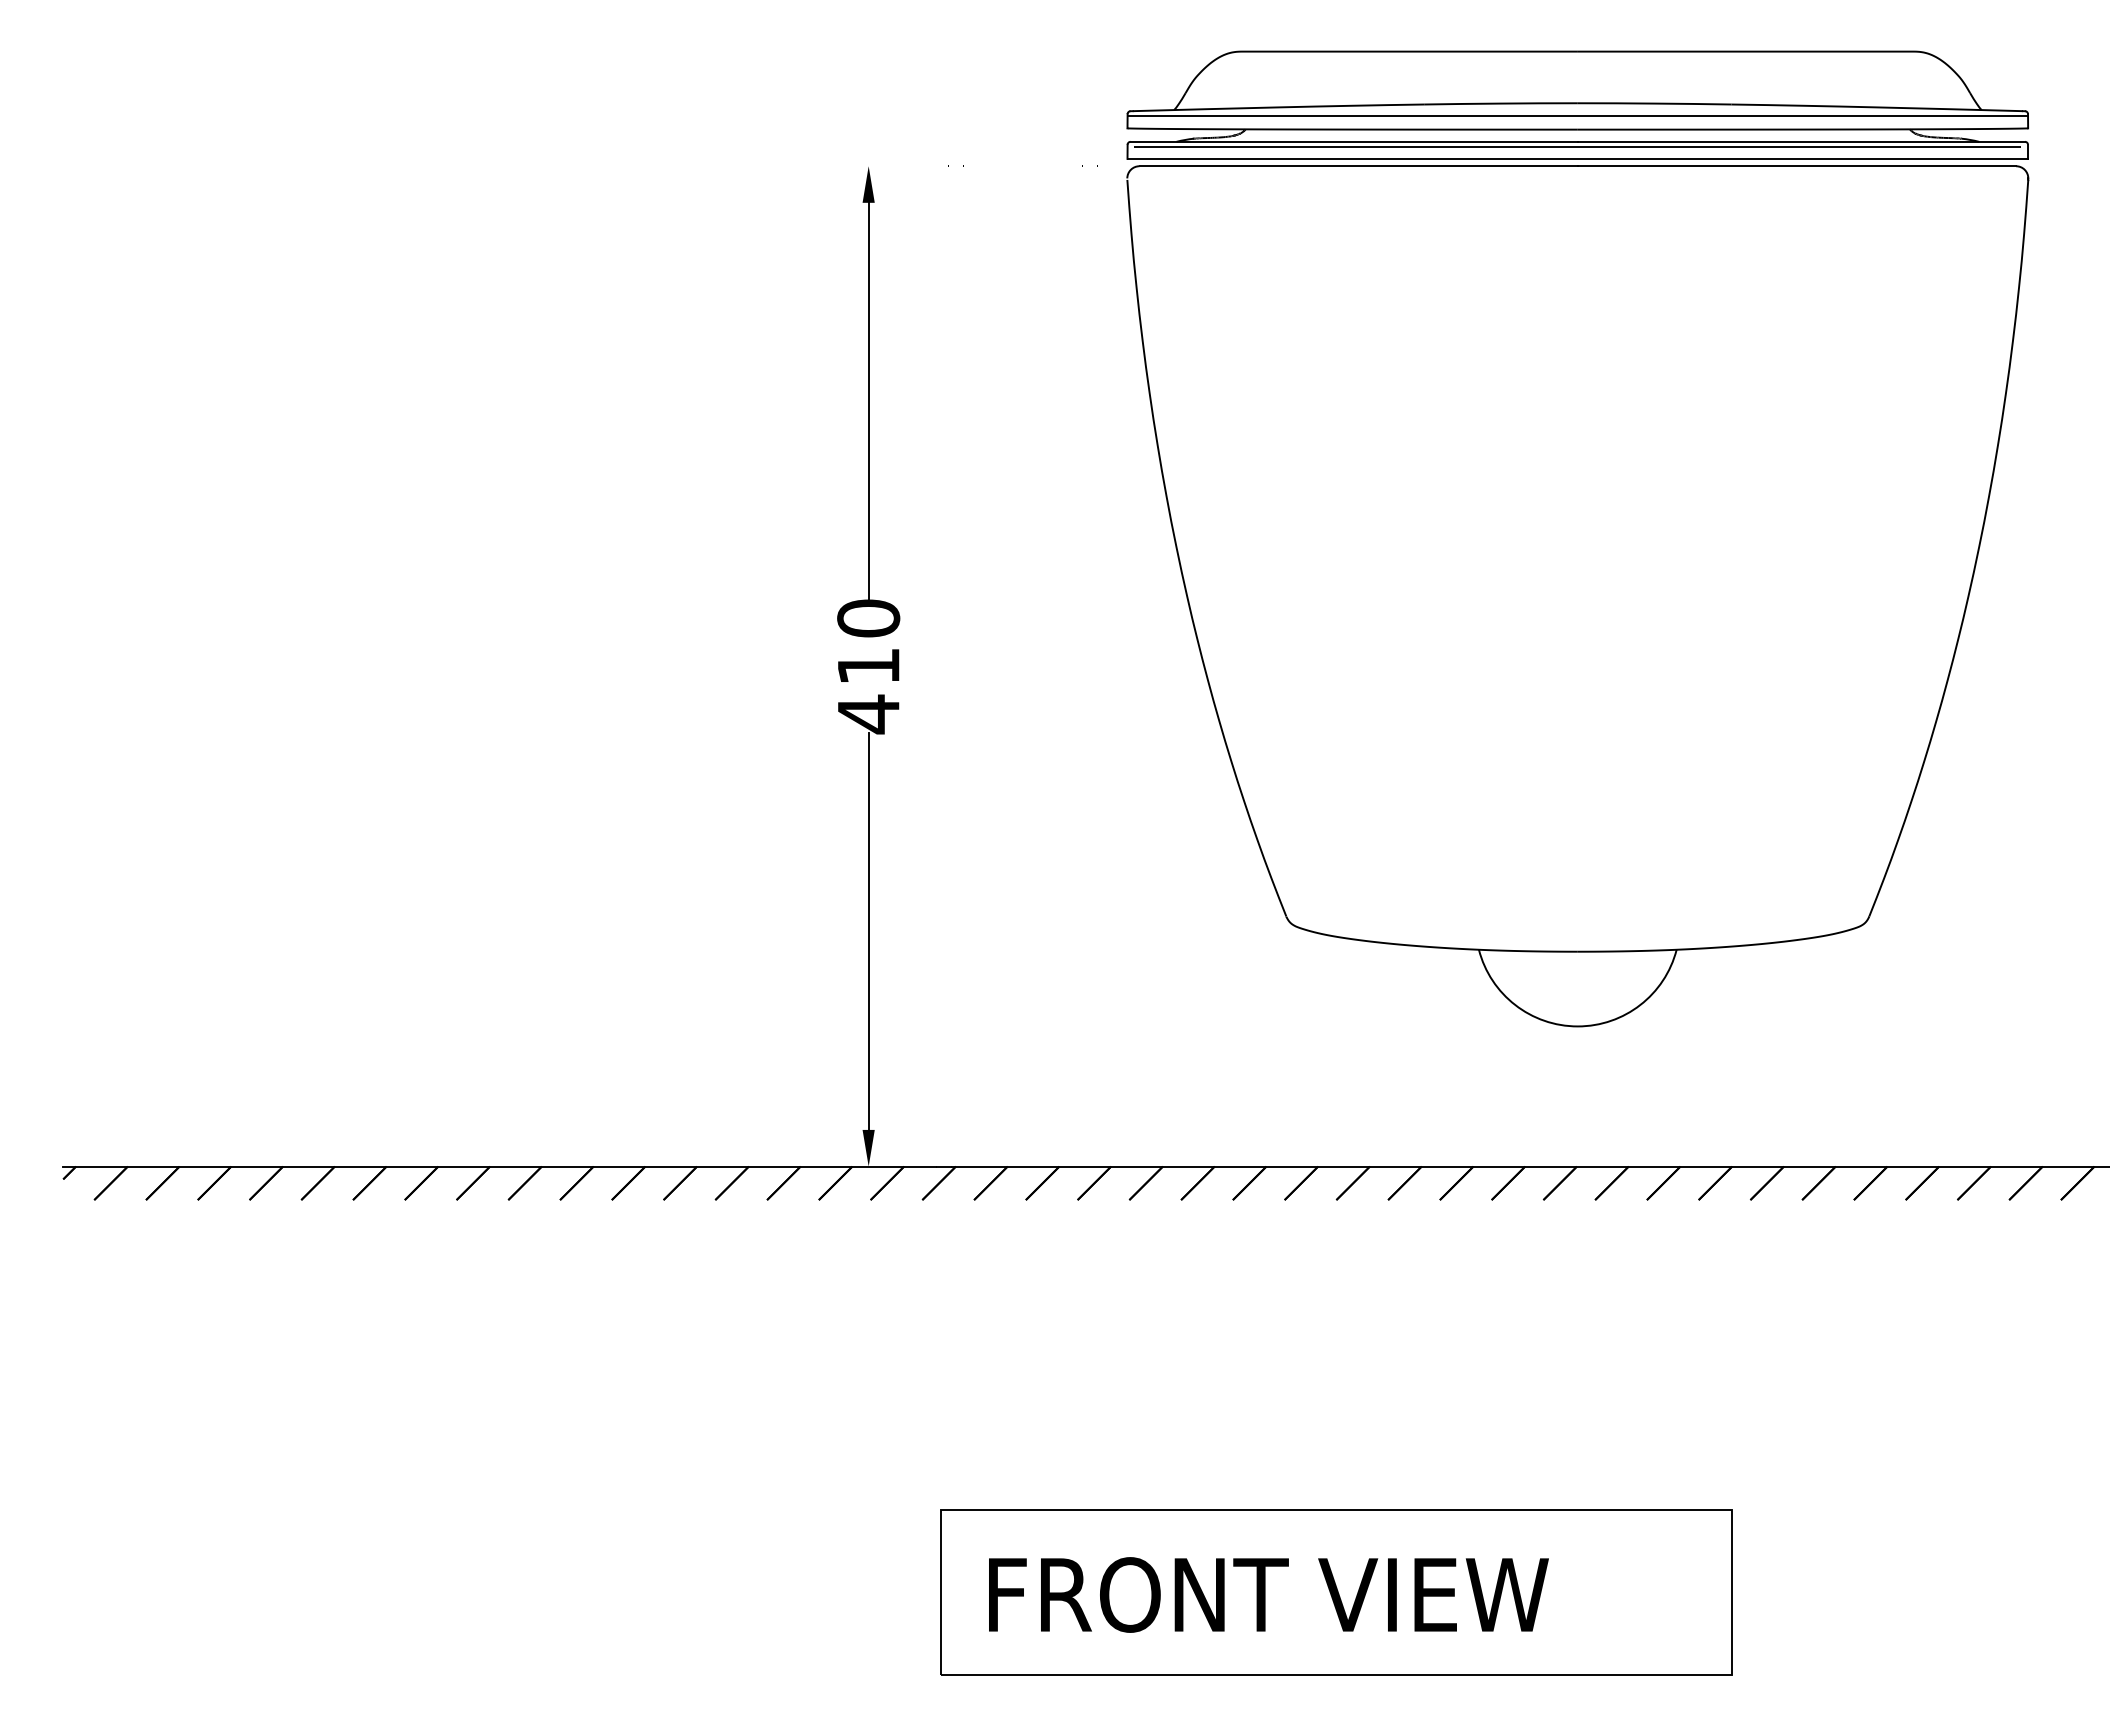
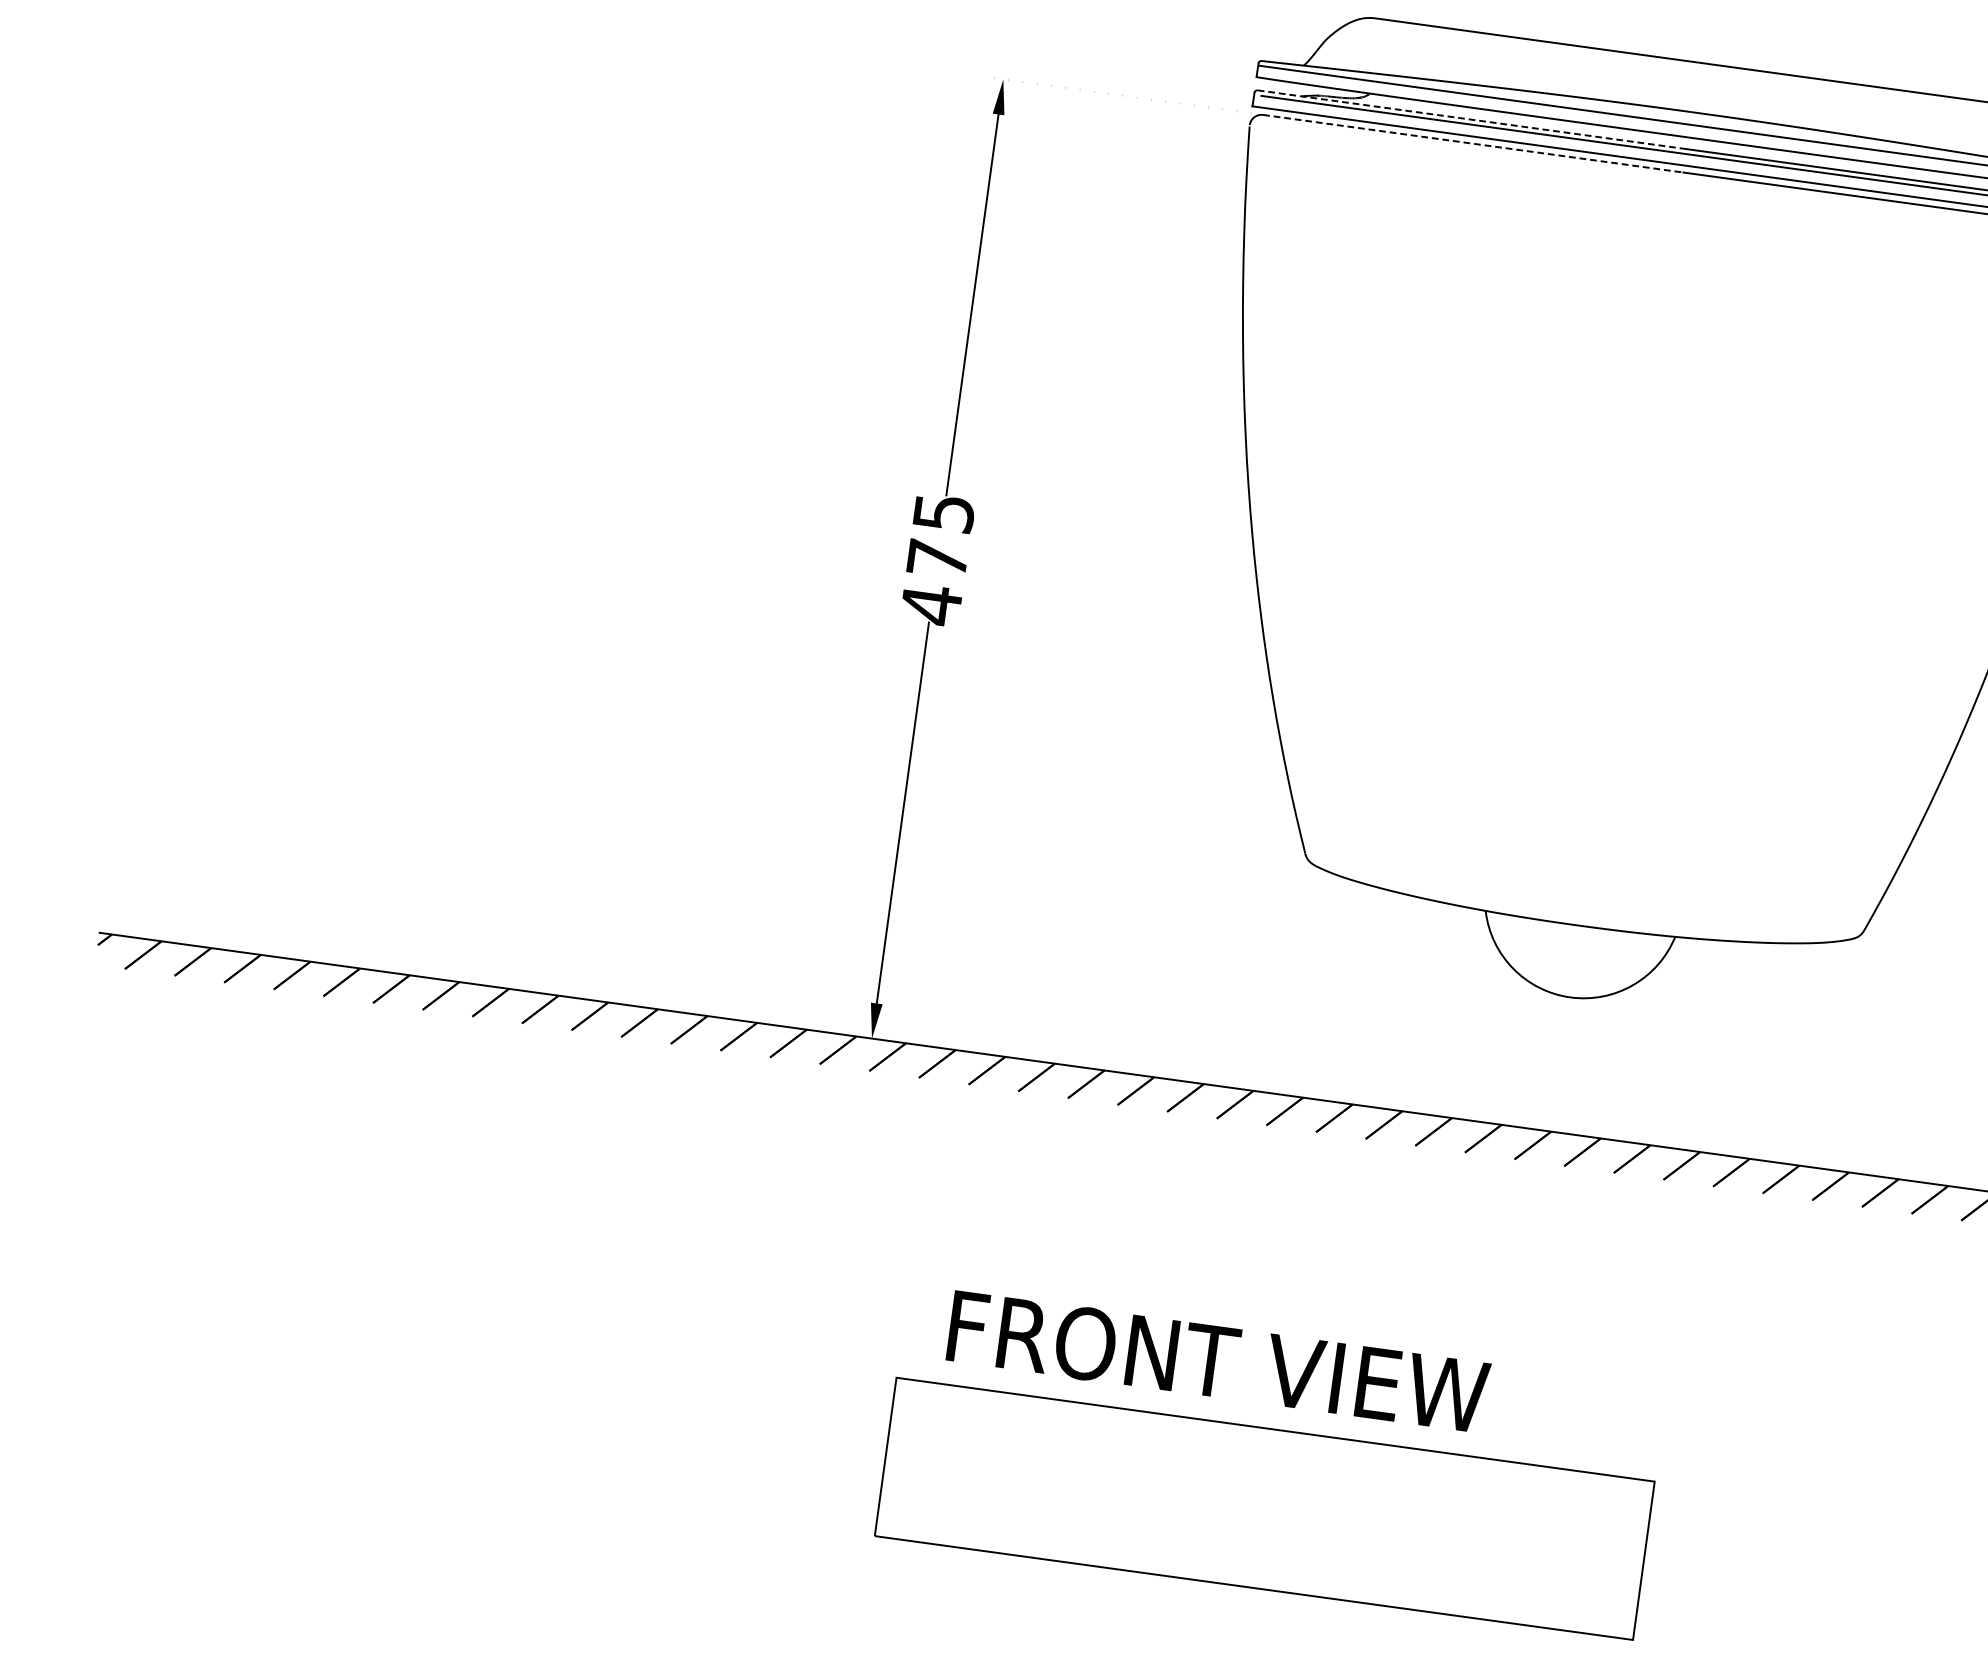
line: (1354, 141) -> (1472, 119), solid -> dashed
line: (1359, 166) -> (1474, 144), solid -> dashed
text: (868, 641) -> (940, 535), 410 -> 475
text: (1268, 1594) -> (1218, 1361), moved

